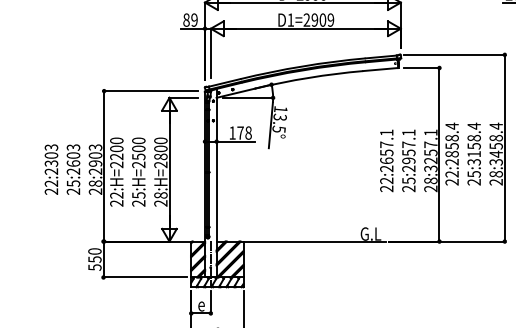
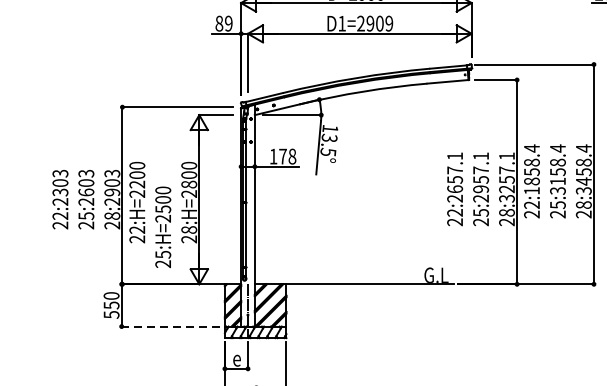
text: (451, 162) -> (531, 191), 22:2858.4 -> 22:1858.4
text: (138, 171) -> (162, 226), moved
line: (145, 277) -> (171, 326), solid -> dashed

